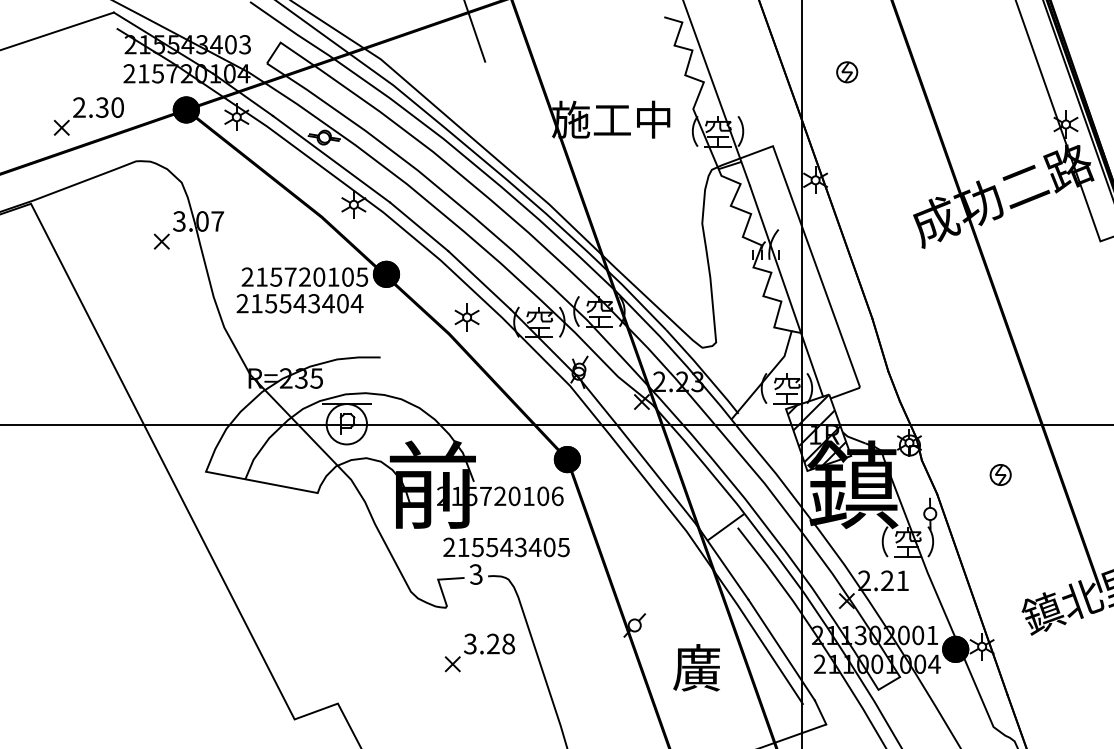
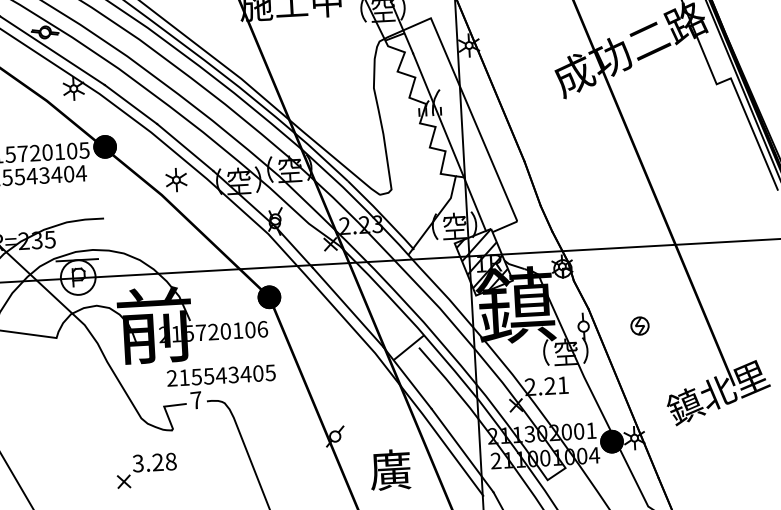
part: (1000, 474) -> (639, 325), moved
text: (475, 574) -> (195, 400), 3 -> 7
part: (479, 652) -> (146, 470), moved

